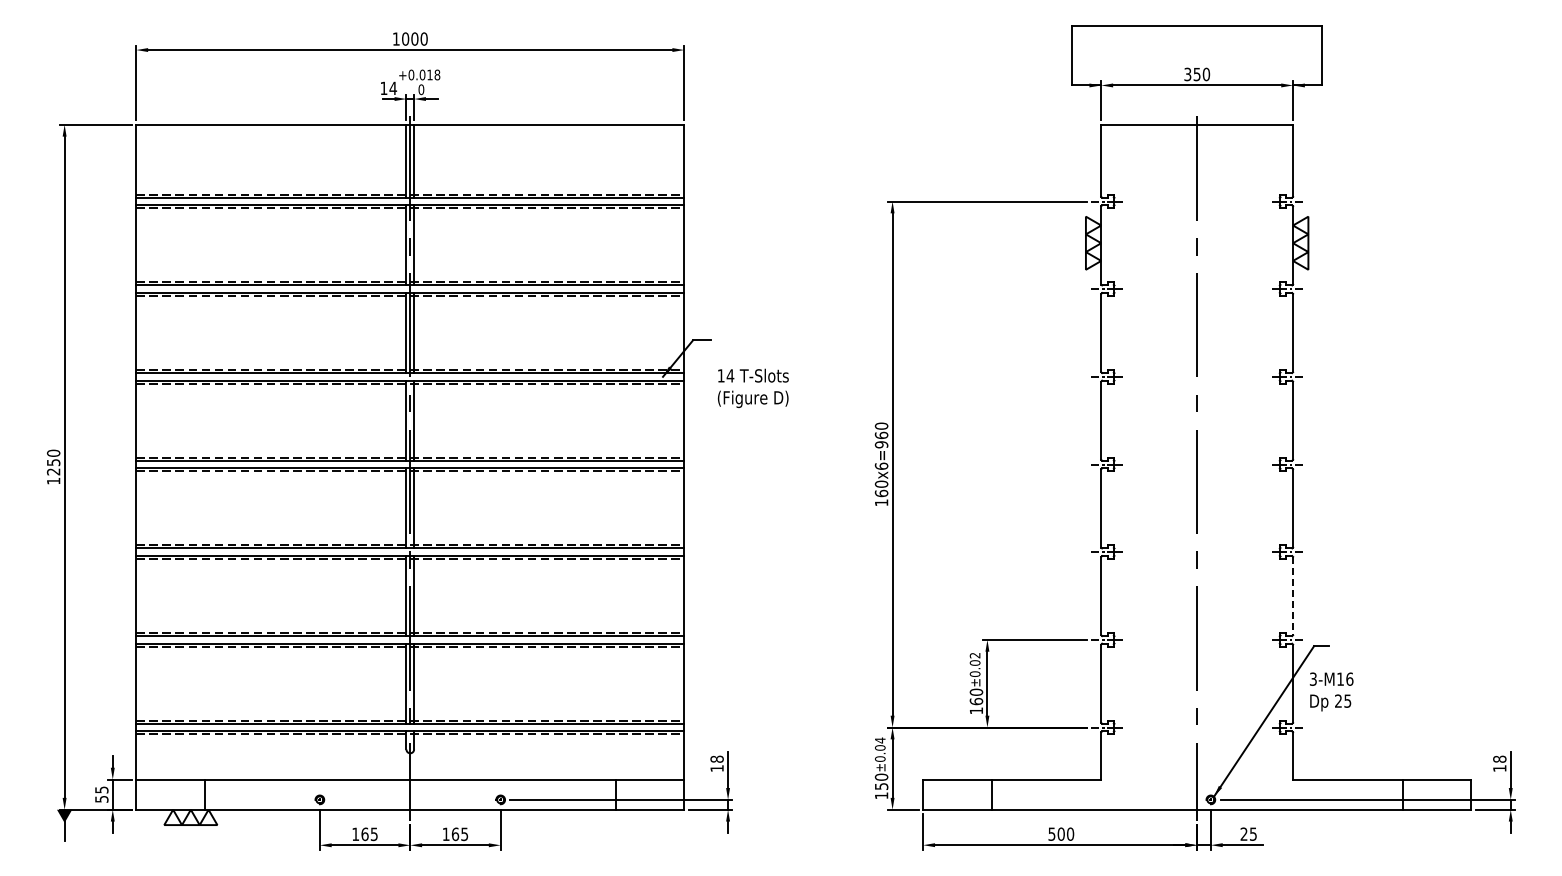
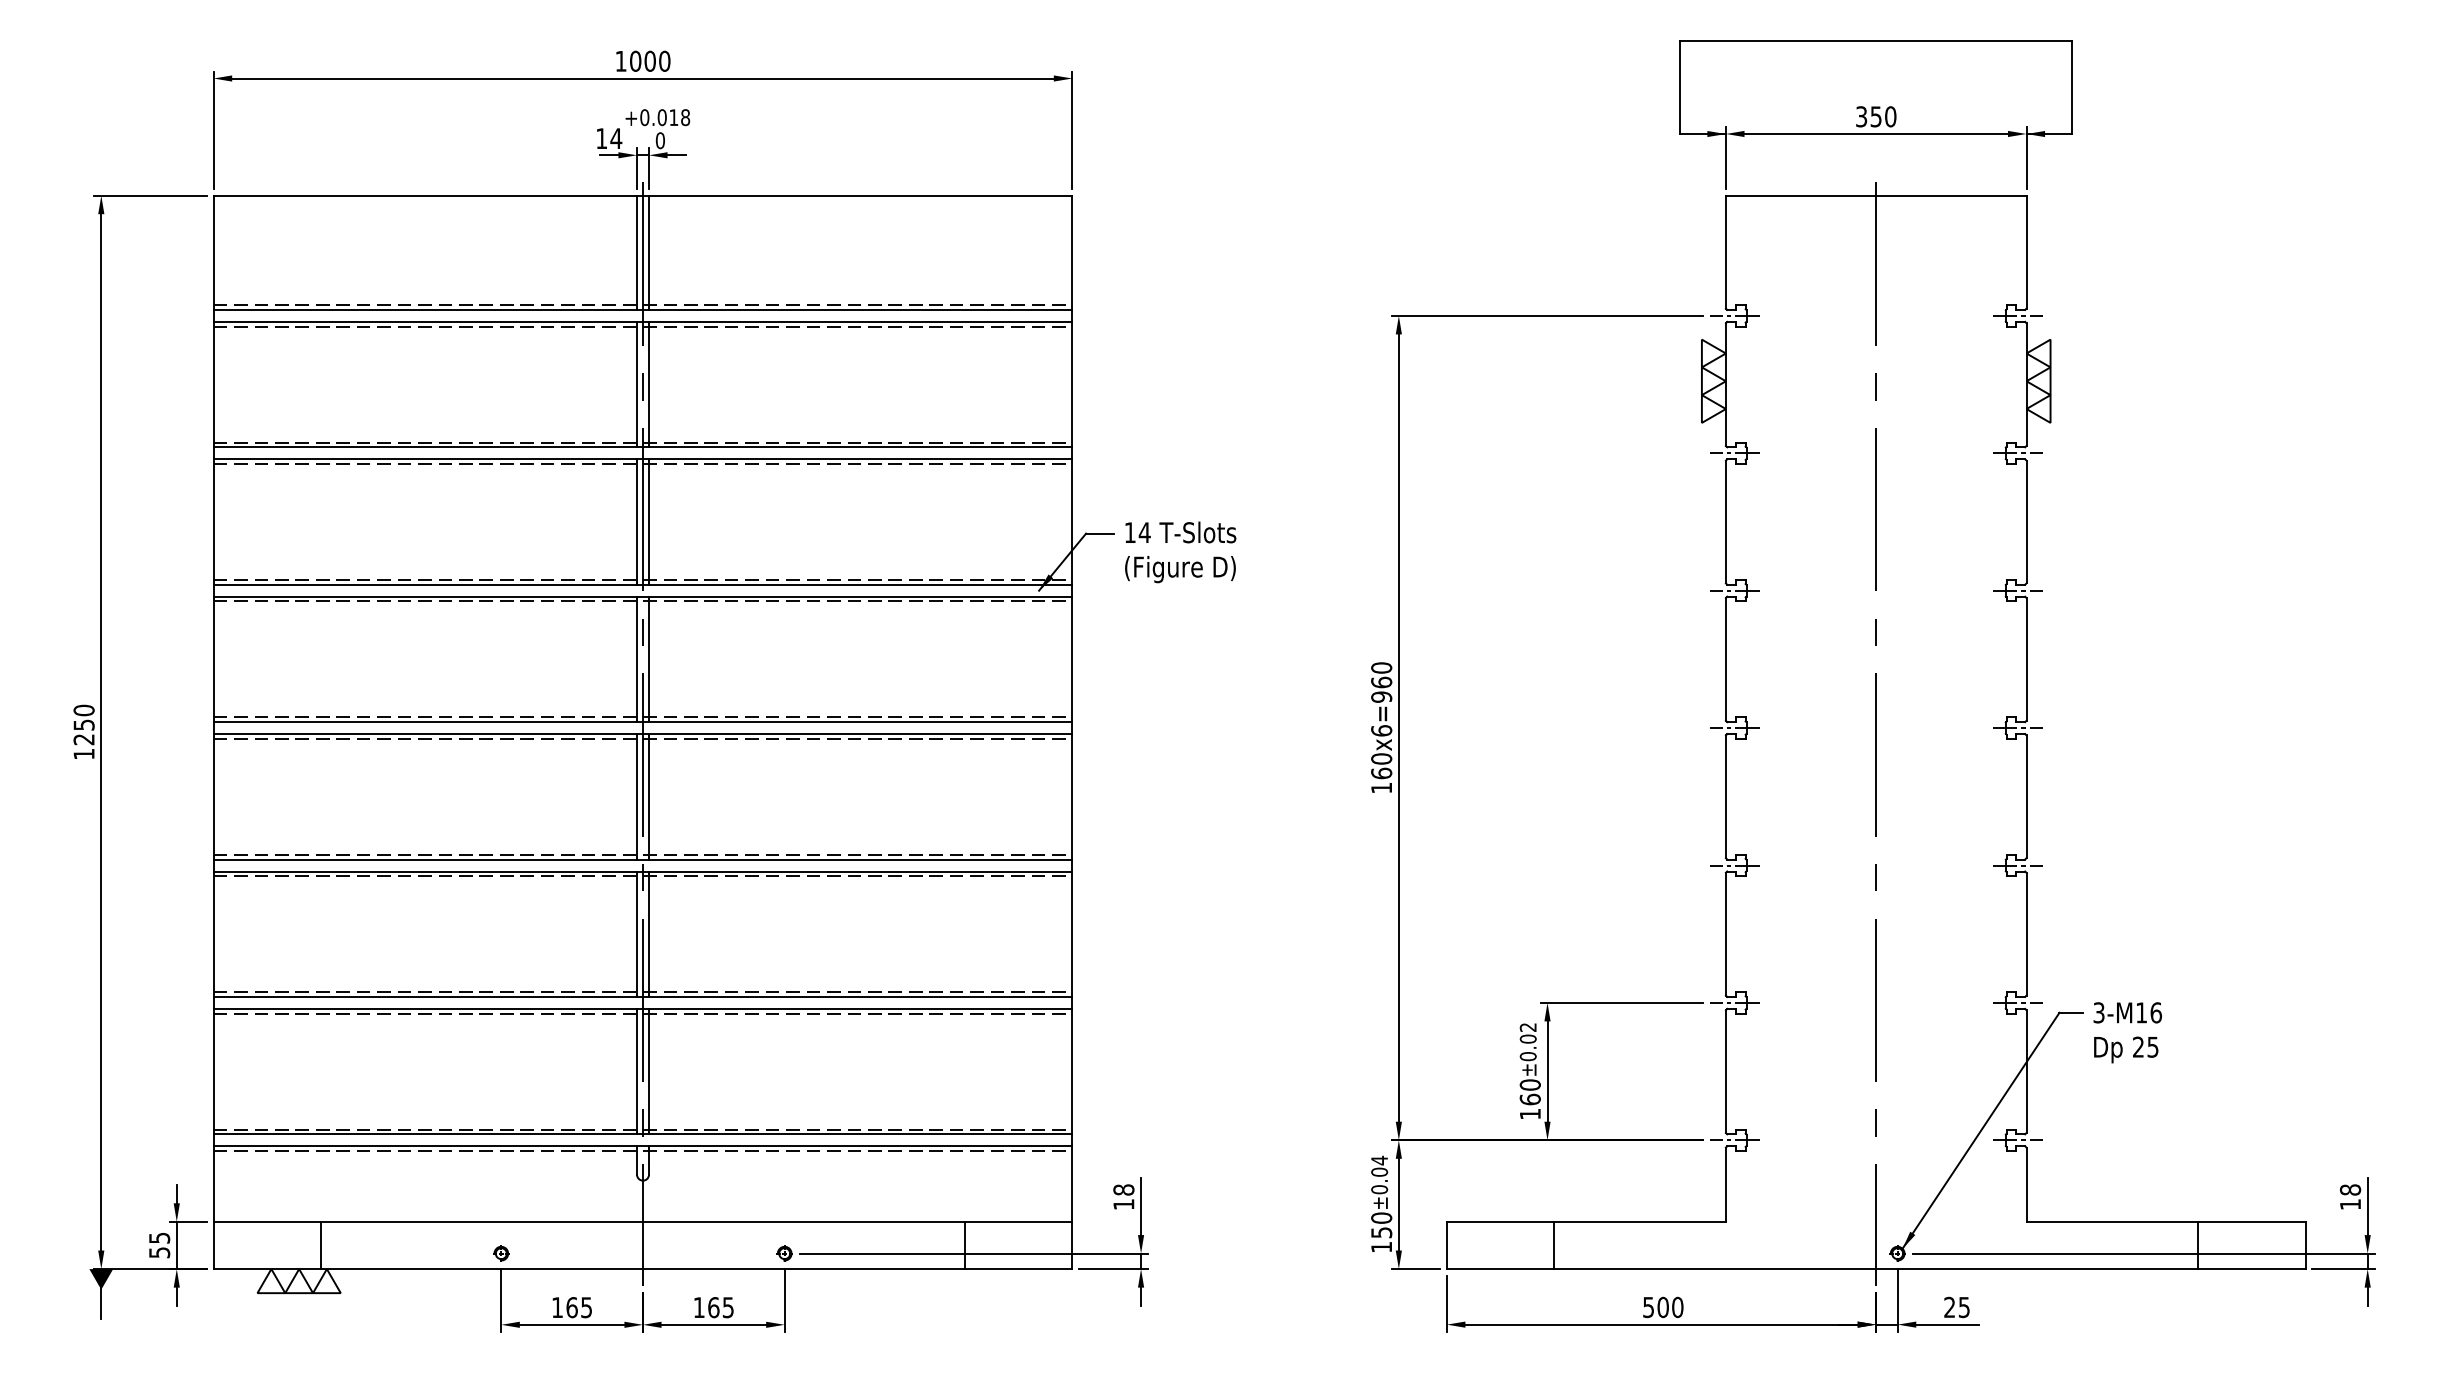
text: (752, 387) -> (1179, 550), moved
line: (1293, 596) -> (2027, 934), dashed -> solid
text: (1331, 691) -> (2127, 1032), moved

